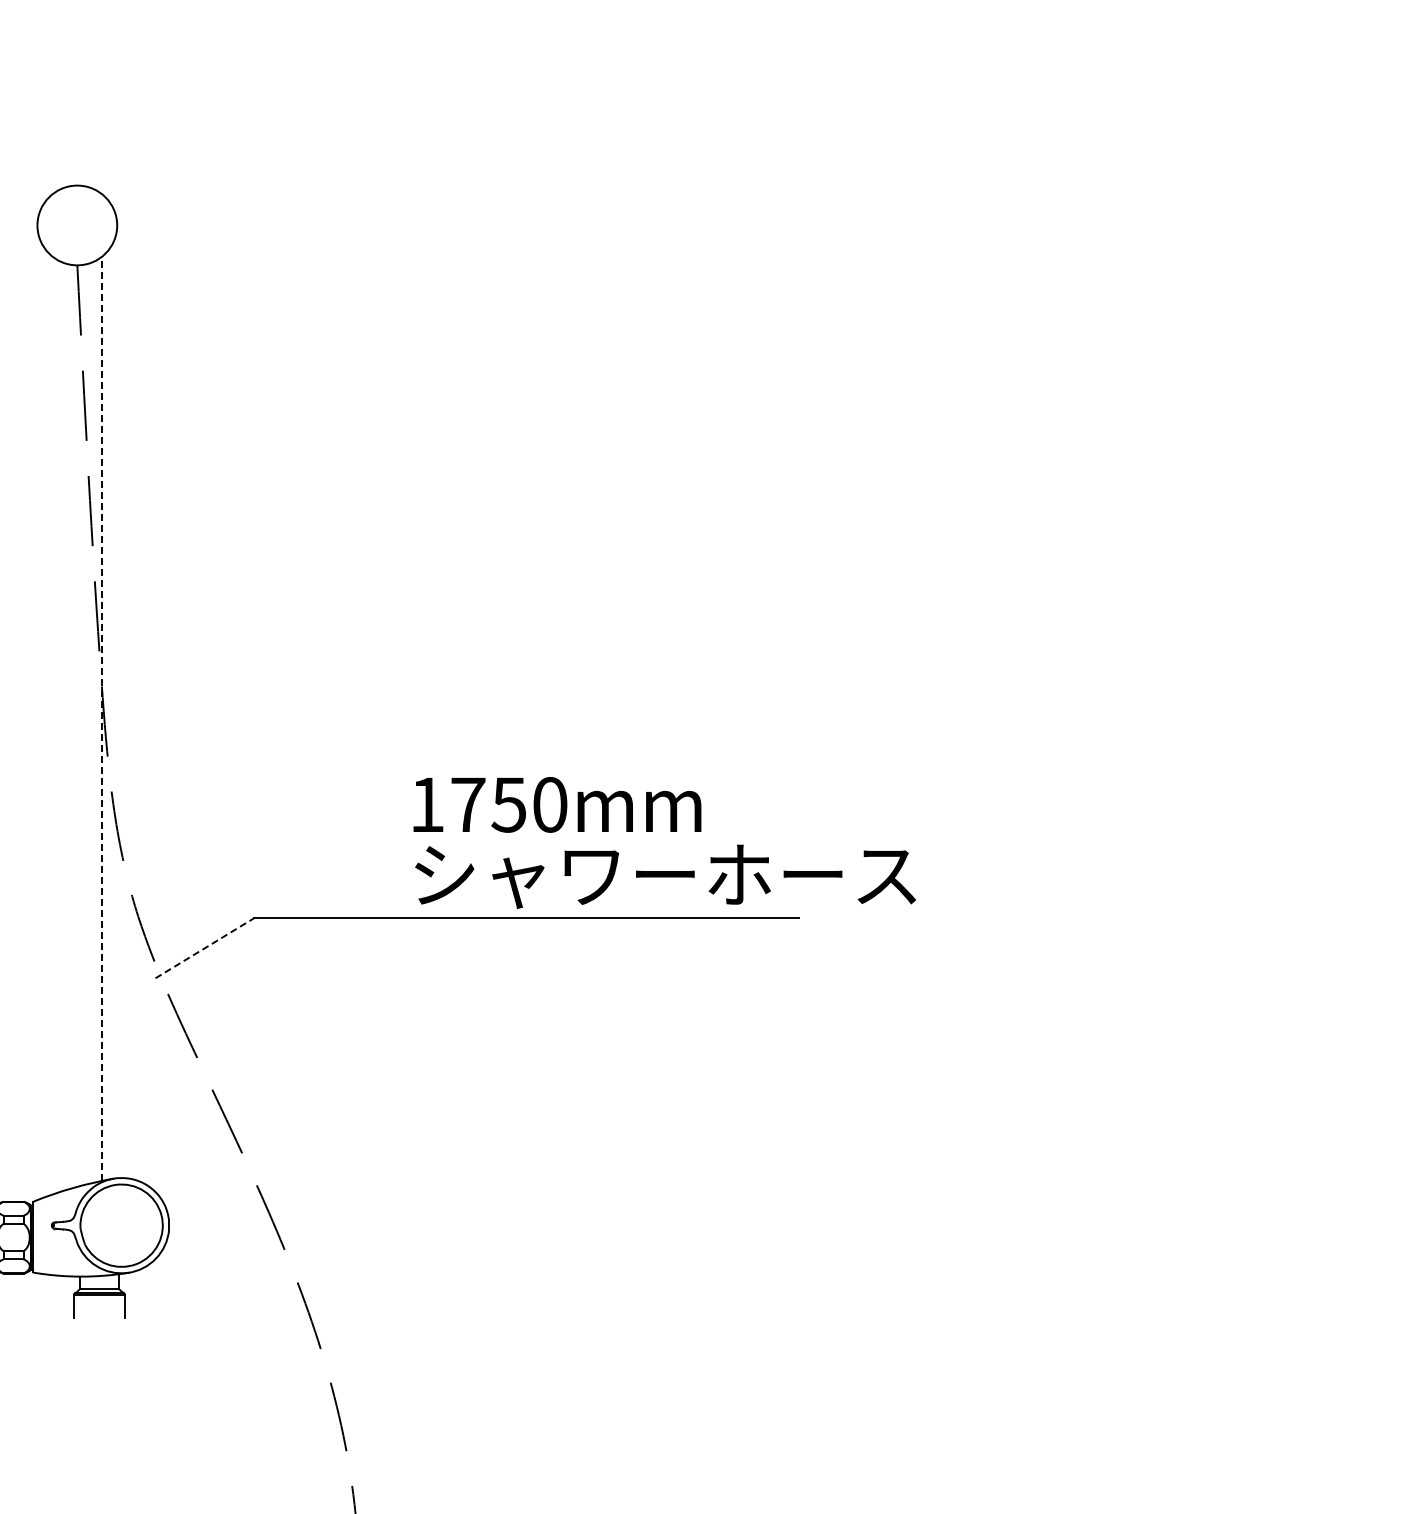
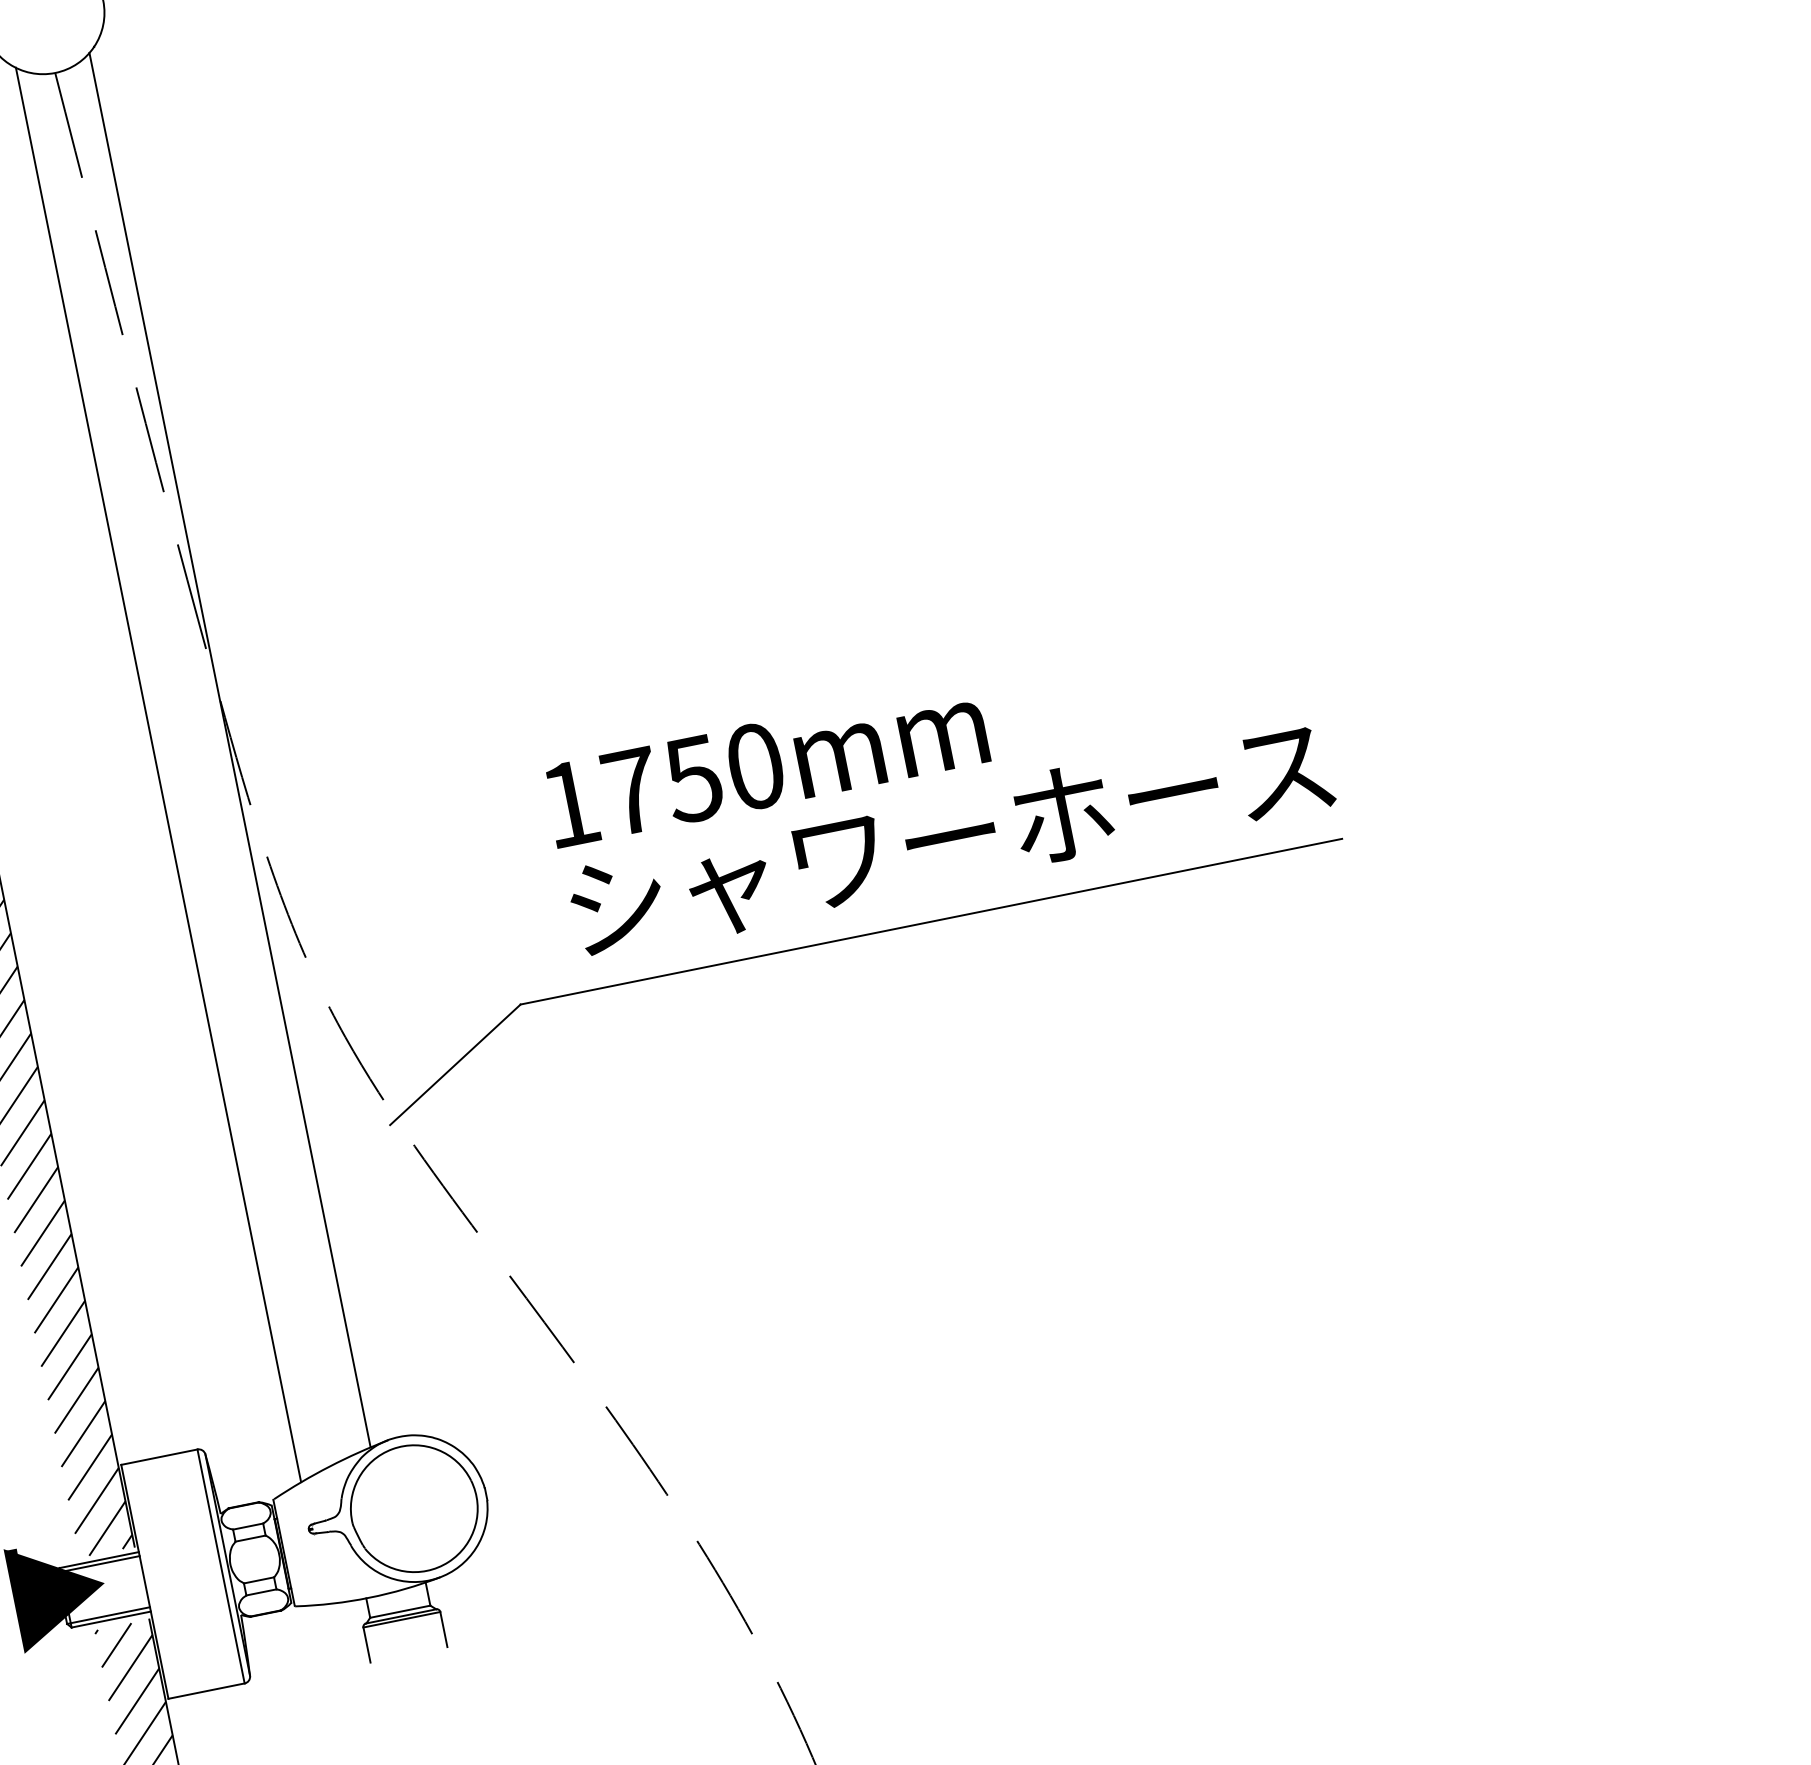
line: (101, 718) -> (229, 749), dashed -> solid
line: (52, 725) -> (157, 774), added
text: (664, 842) -> (939, 788), moved
line: (204, 948) -> (454, 1065), dashed -> solid

